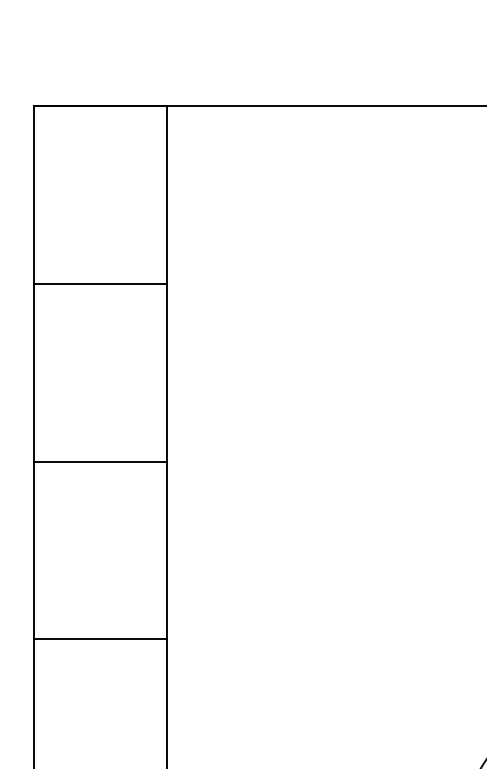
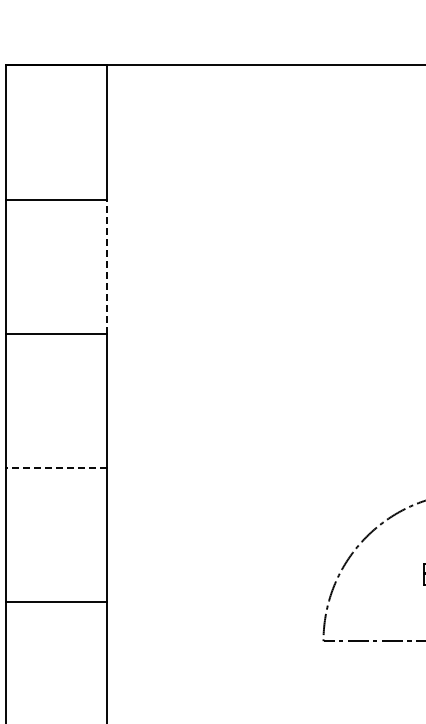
line: (167, 372) -> (107, 266), solid -> dashed
line: (99, 639) -> (56, 468), solid -> dashed

